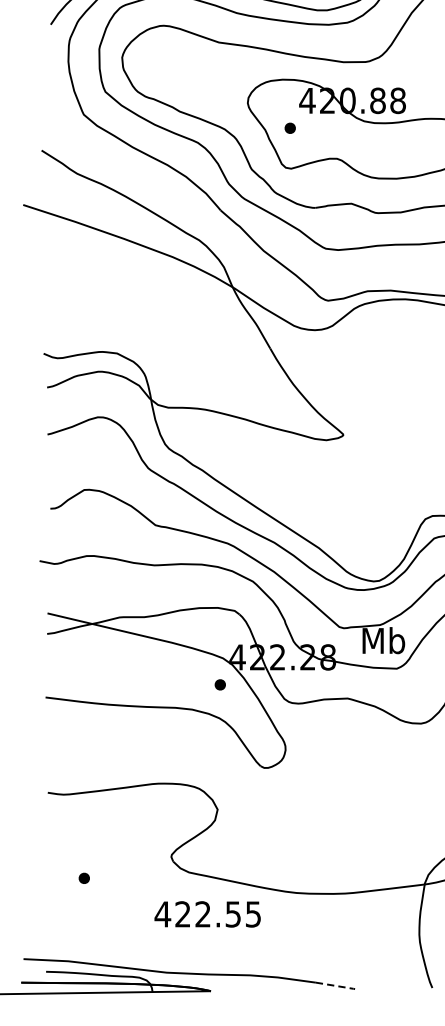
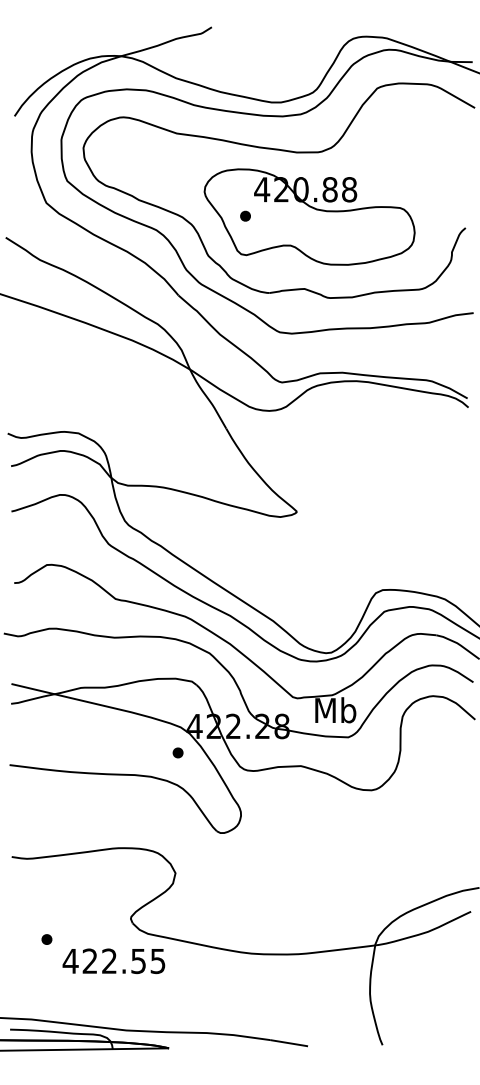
text: (207, 914) -> (113, 961), moved
line: (335, 986) -> (289, 1043), dashed -> solid

